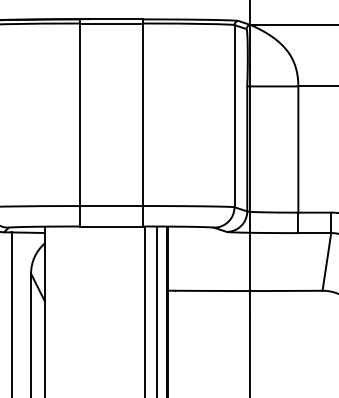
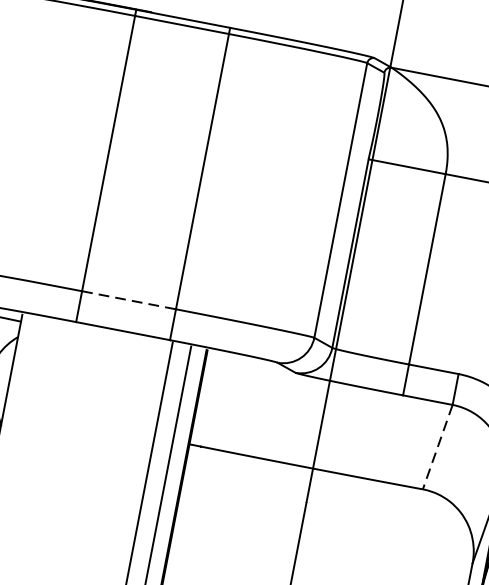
line: (111, 206) -> (129, 300), solid -> dashed
line: (326, 262) -> (436, 447), solid -> dashed

